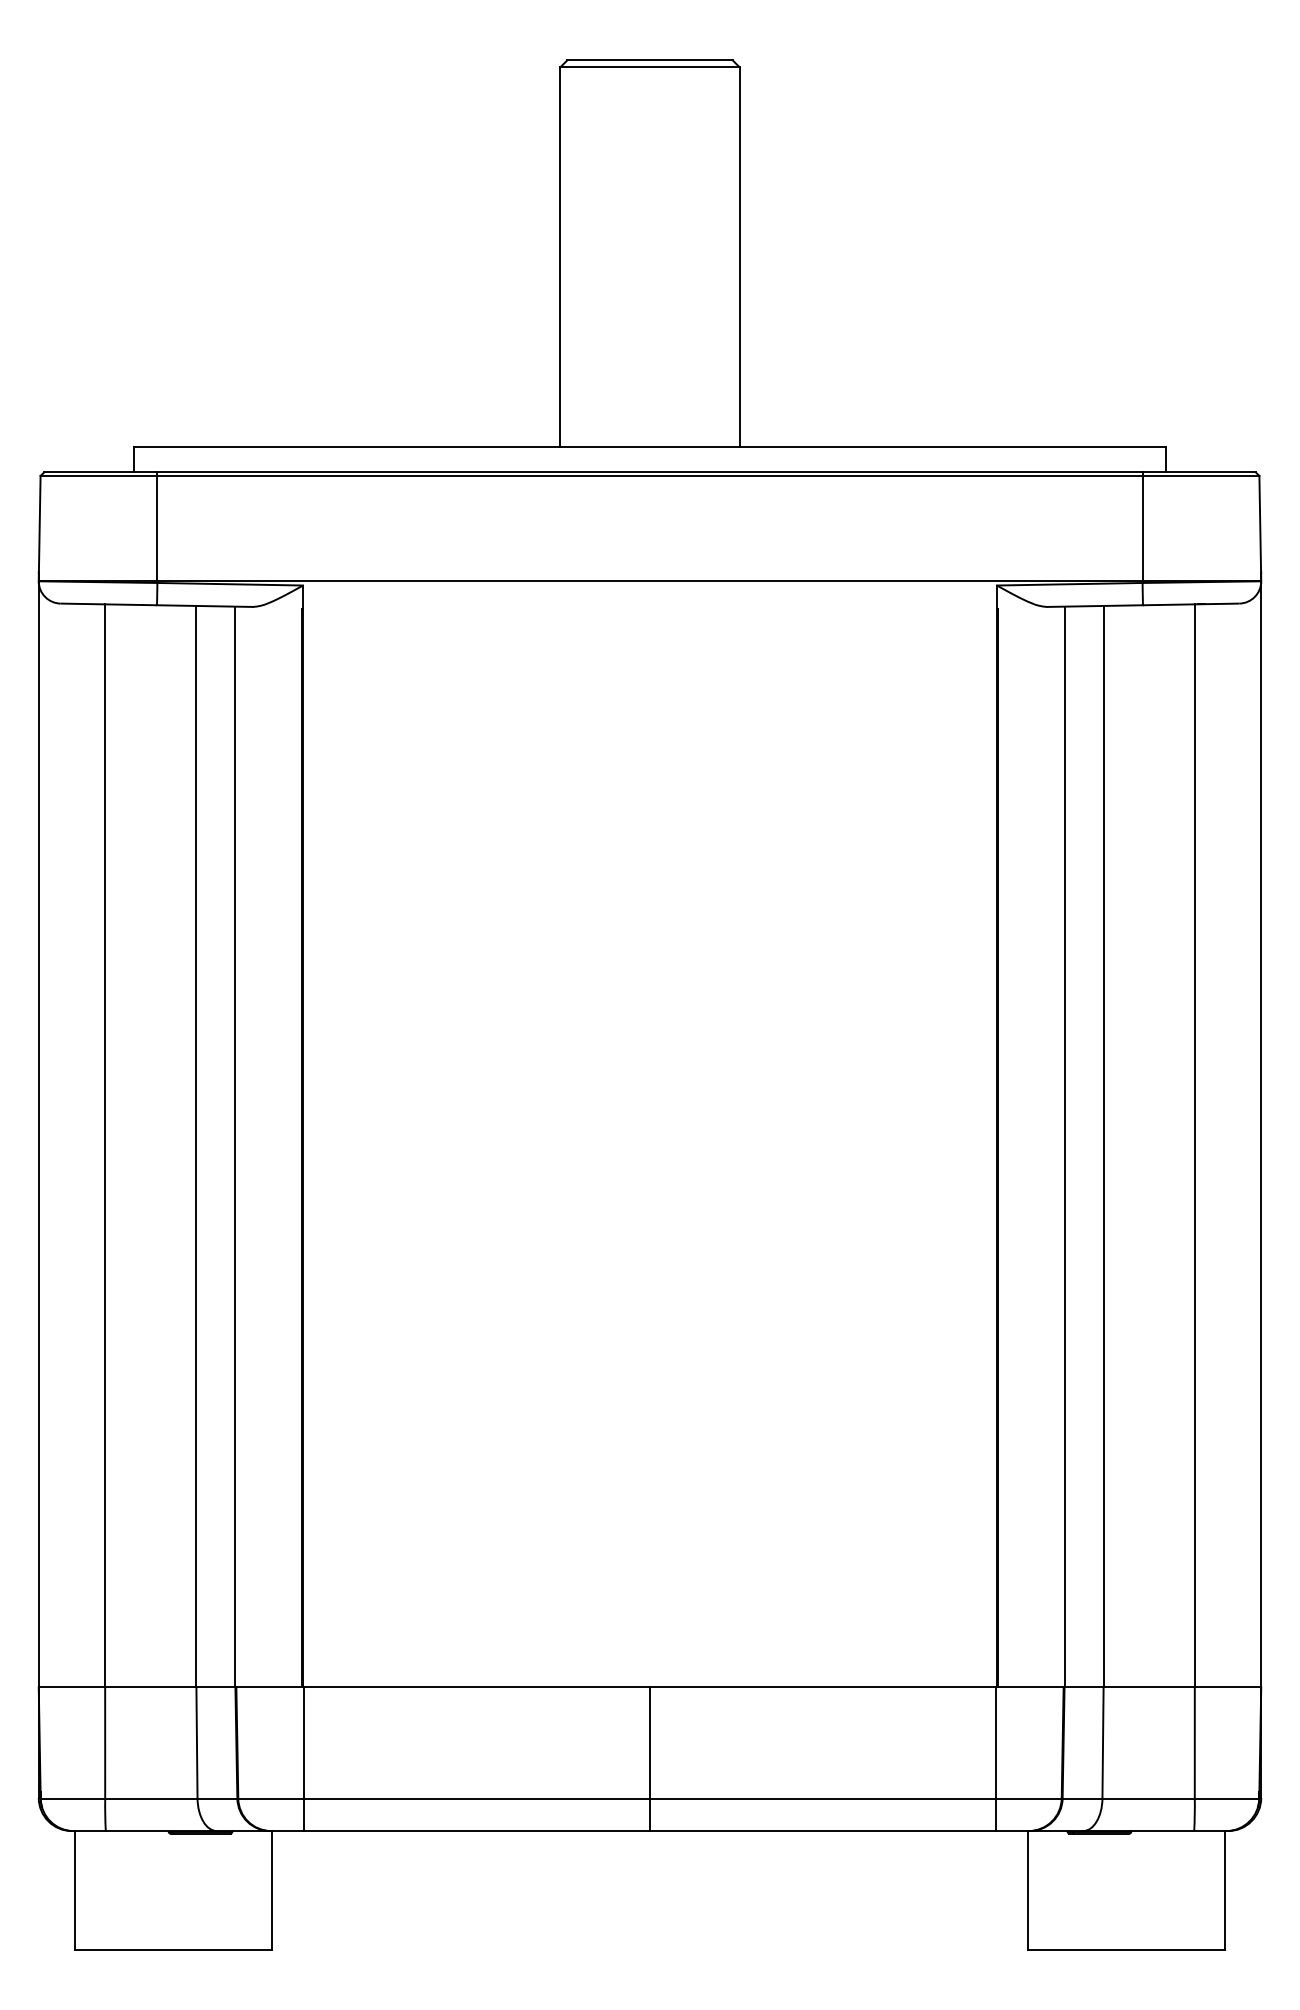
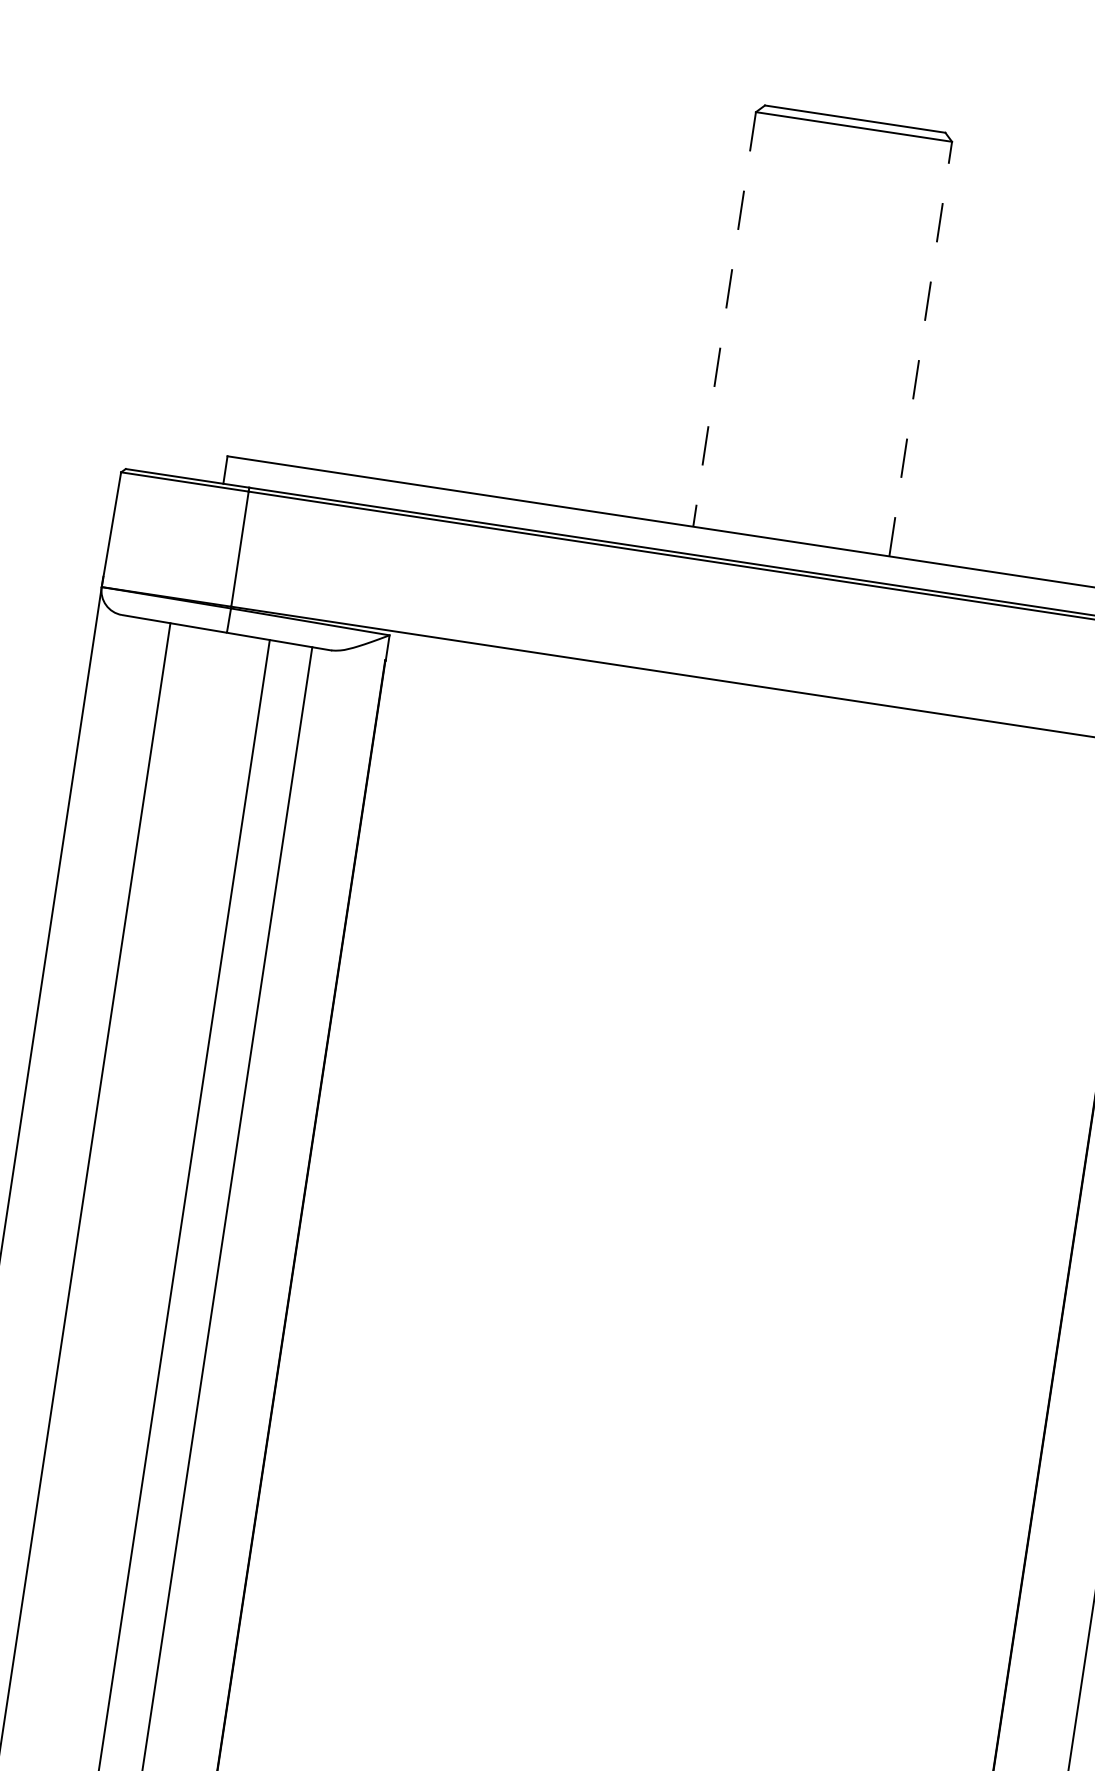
line: (560, 257) -> (724, 319), solid -> dashed
line: (739, 257) -> (920, 349), solid -> dashed

